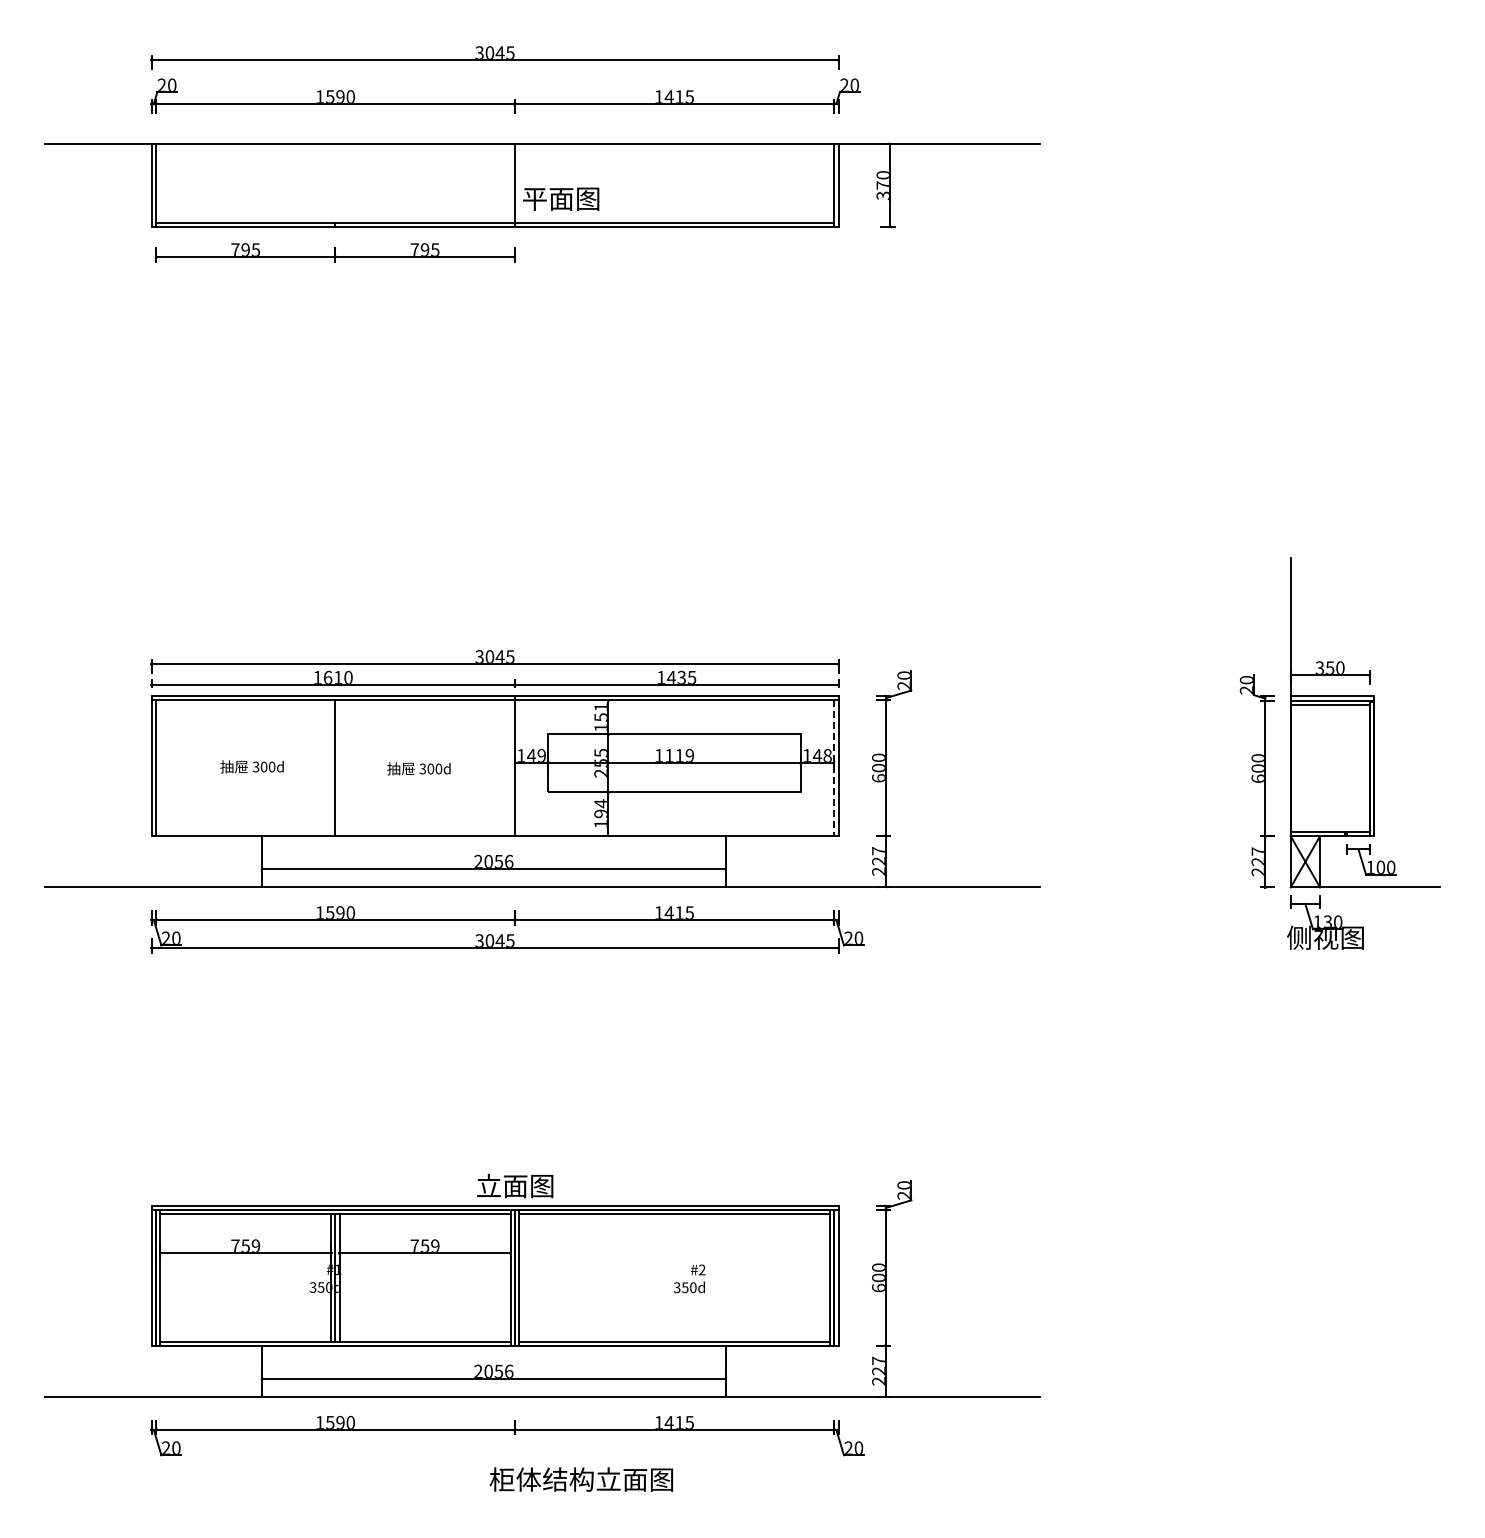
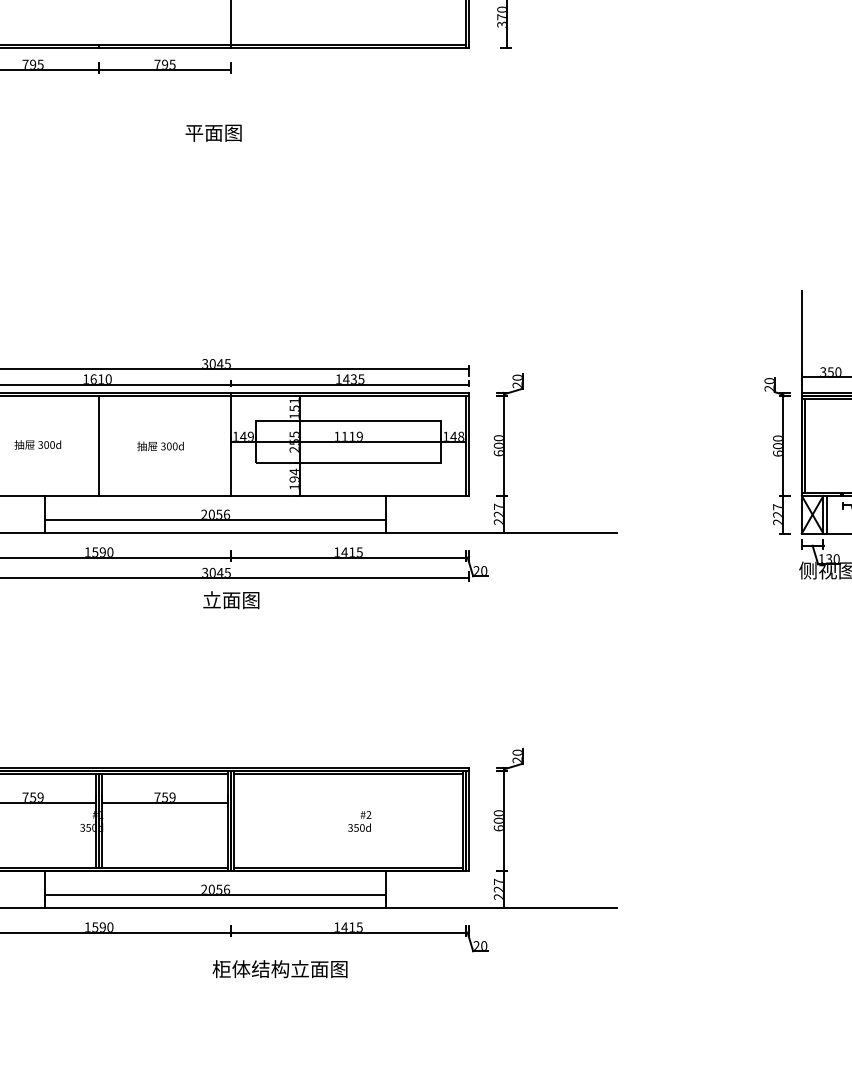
text: (561, 198) -> (213, 132), moved
line: (834, 768) -> (466, 446), dashed -> solid
line: (1294, 768) -> (804, 446), added
line: (1324, 861) -> (826, 514), added
text: (515, 1185) -> (231, 599), moved

